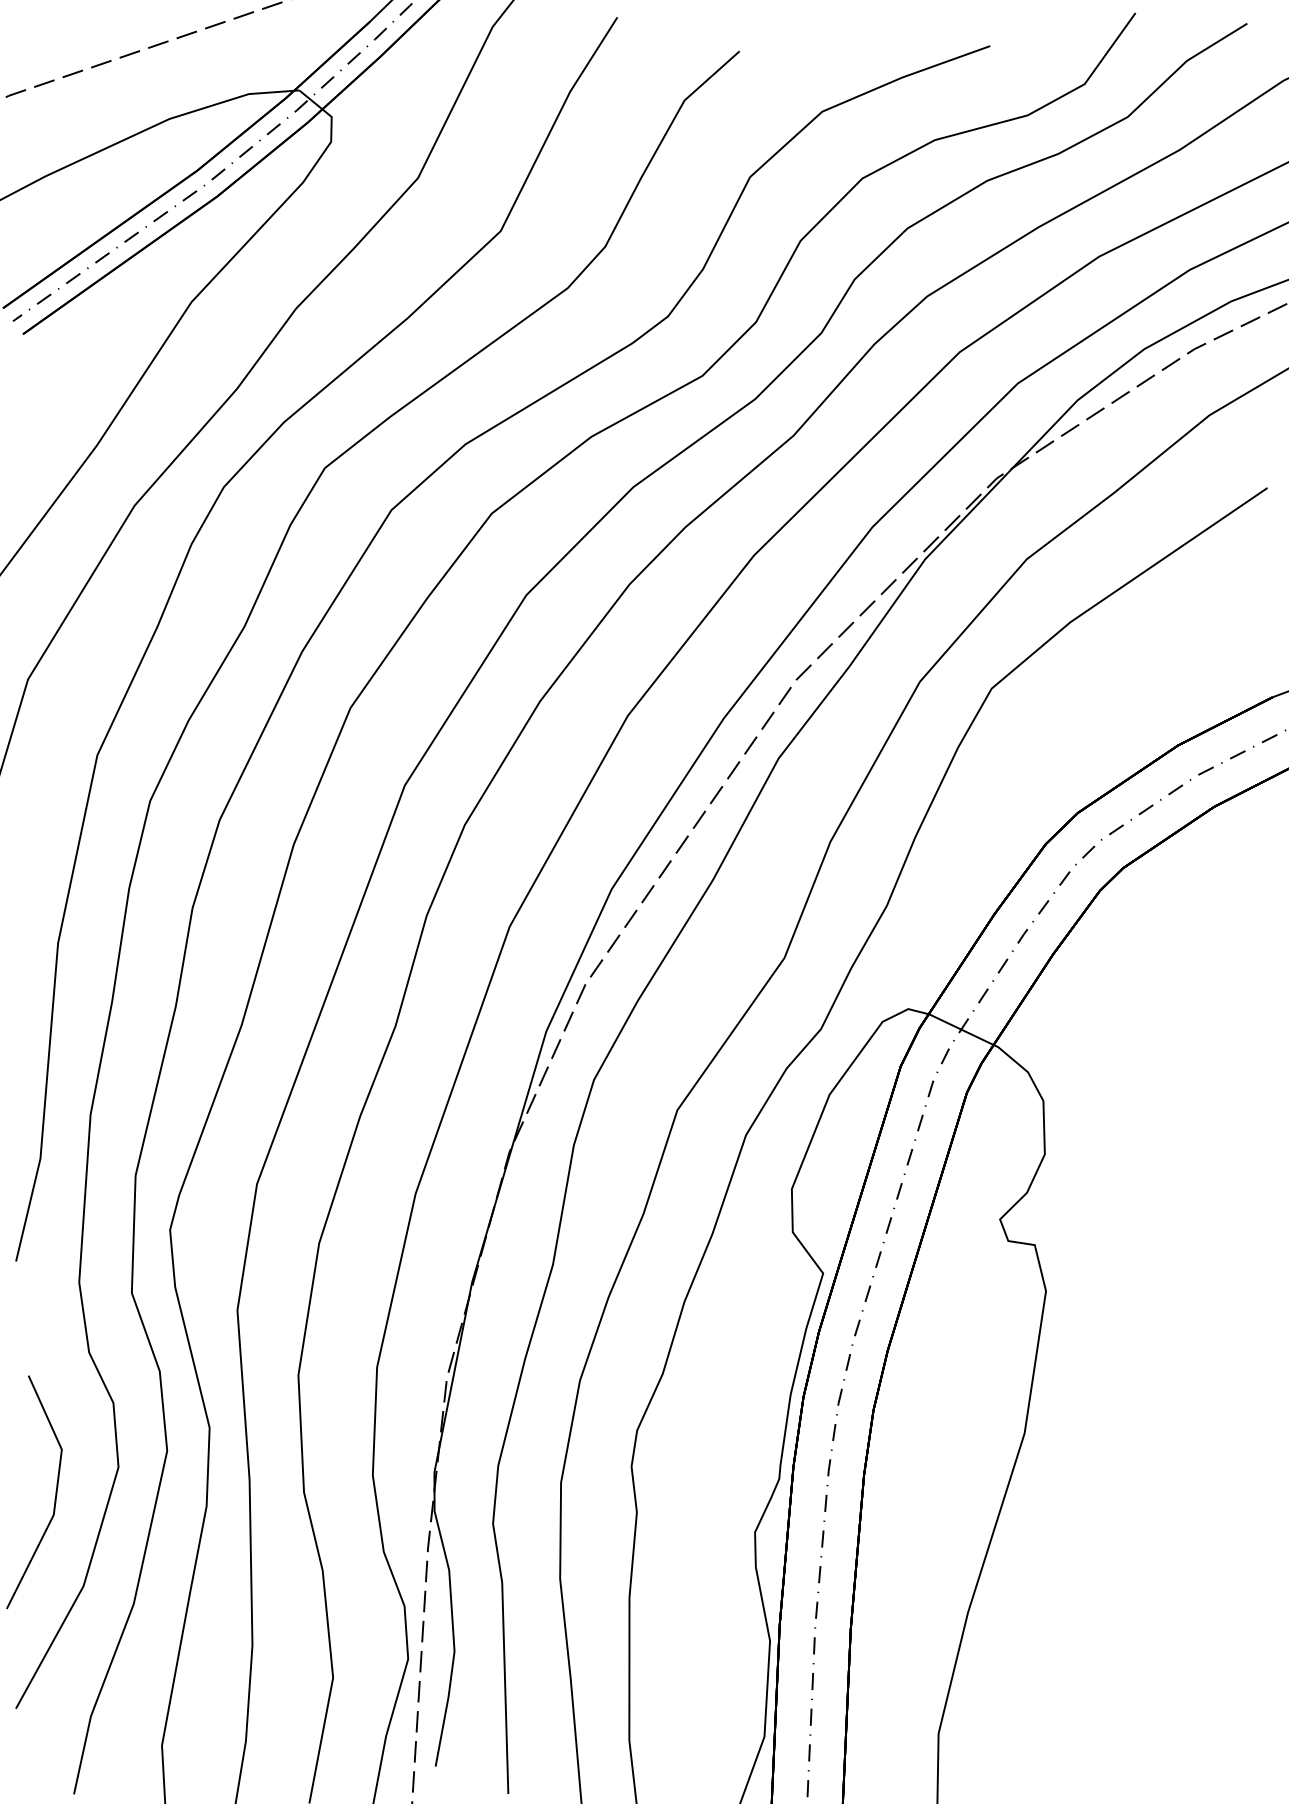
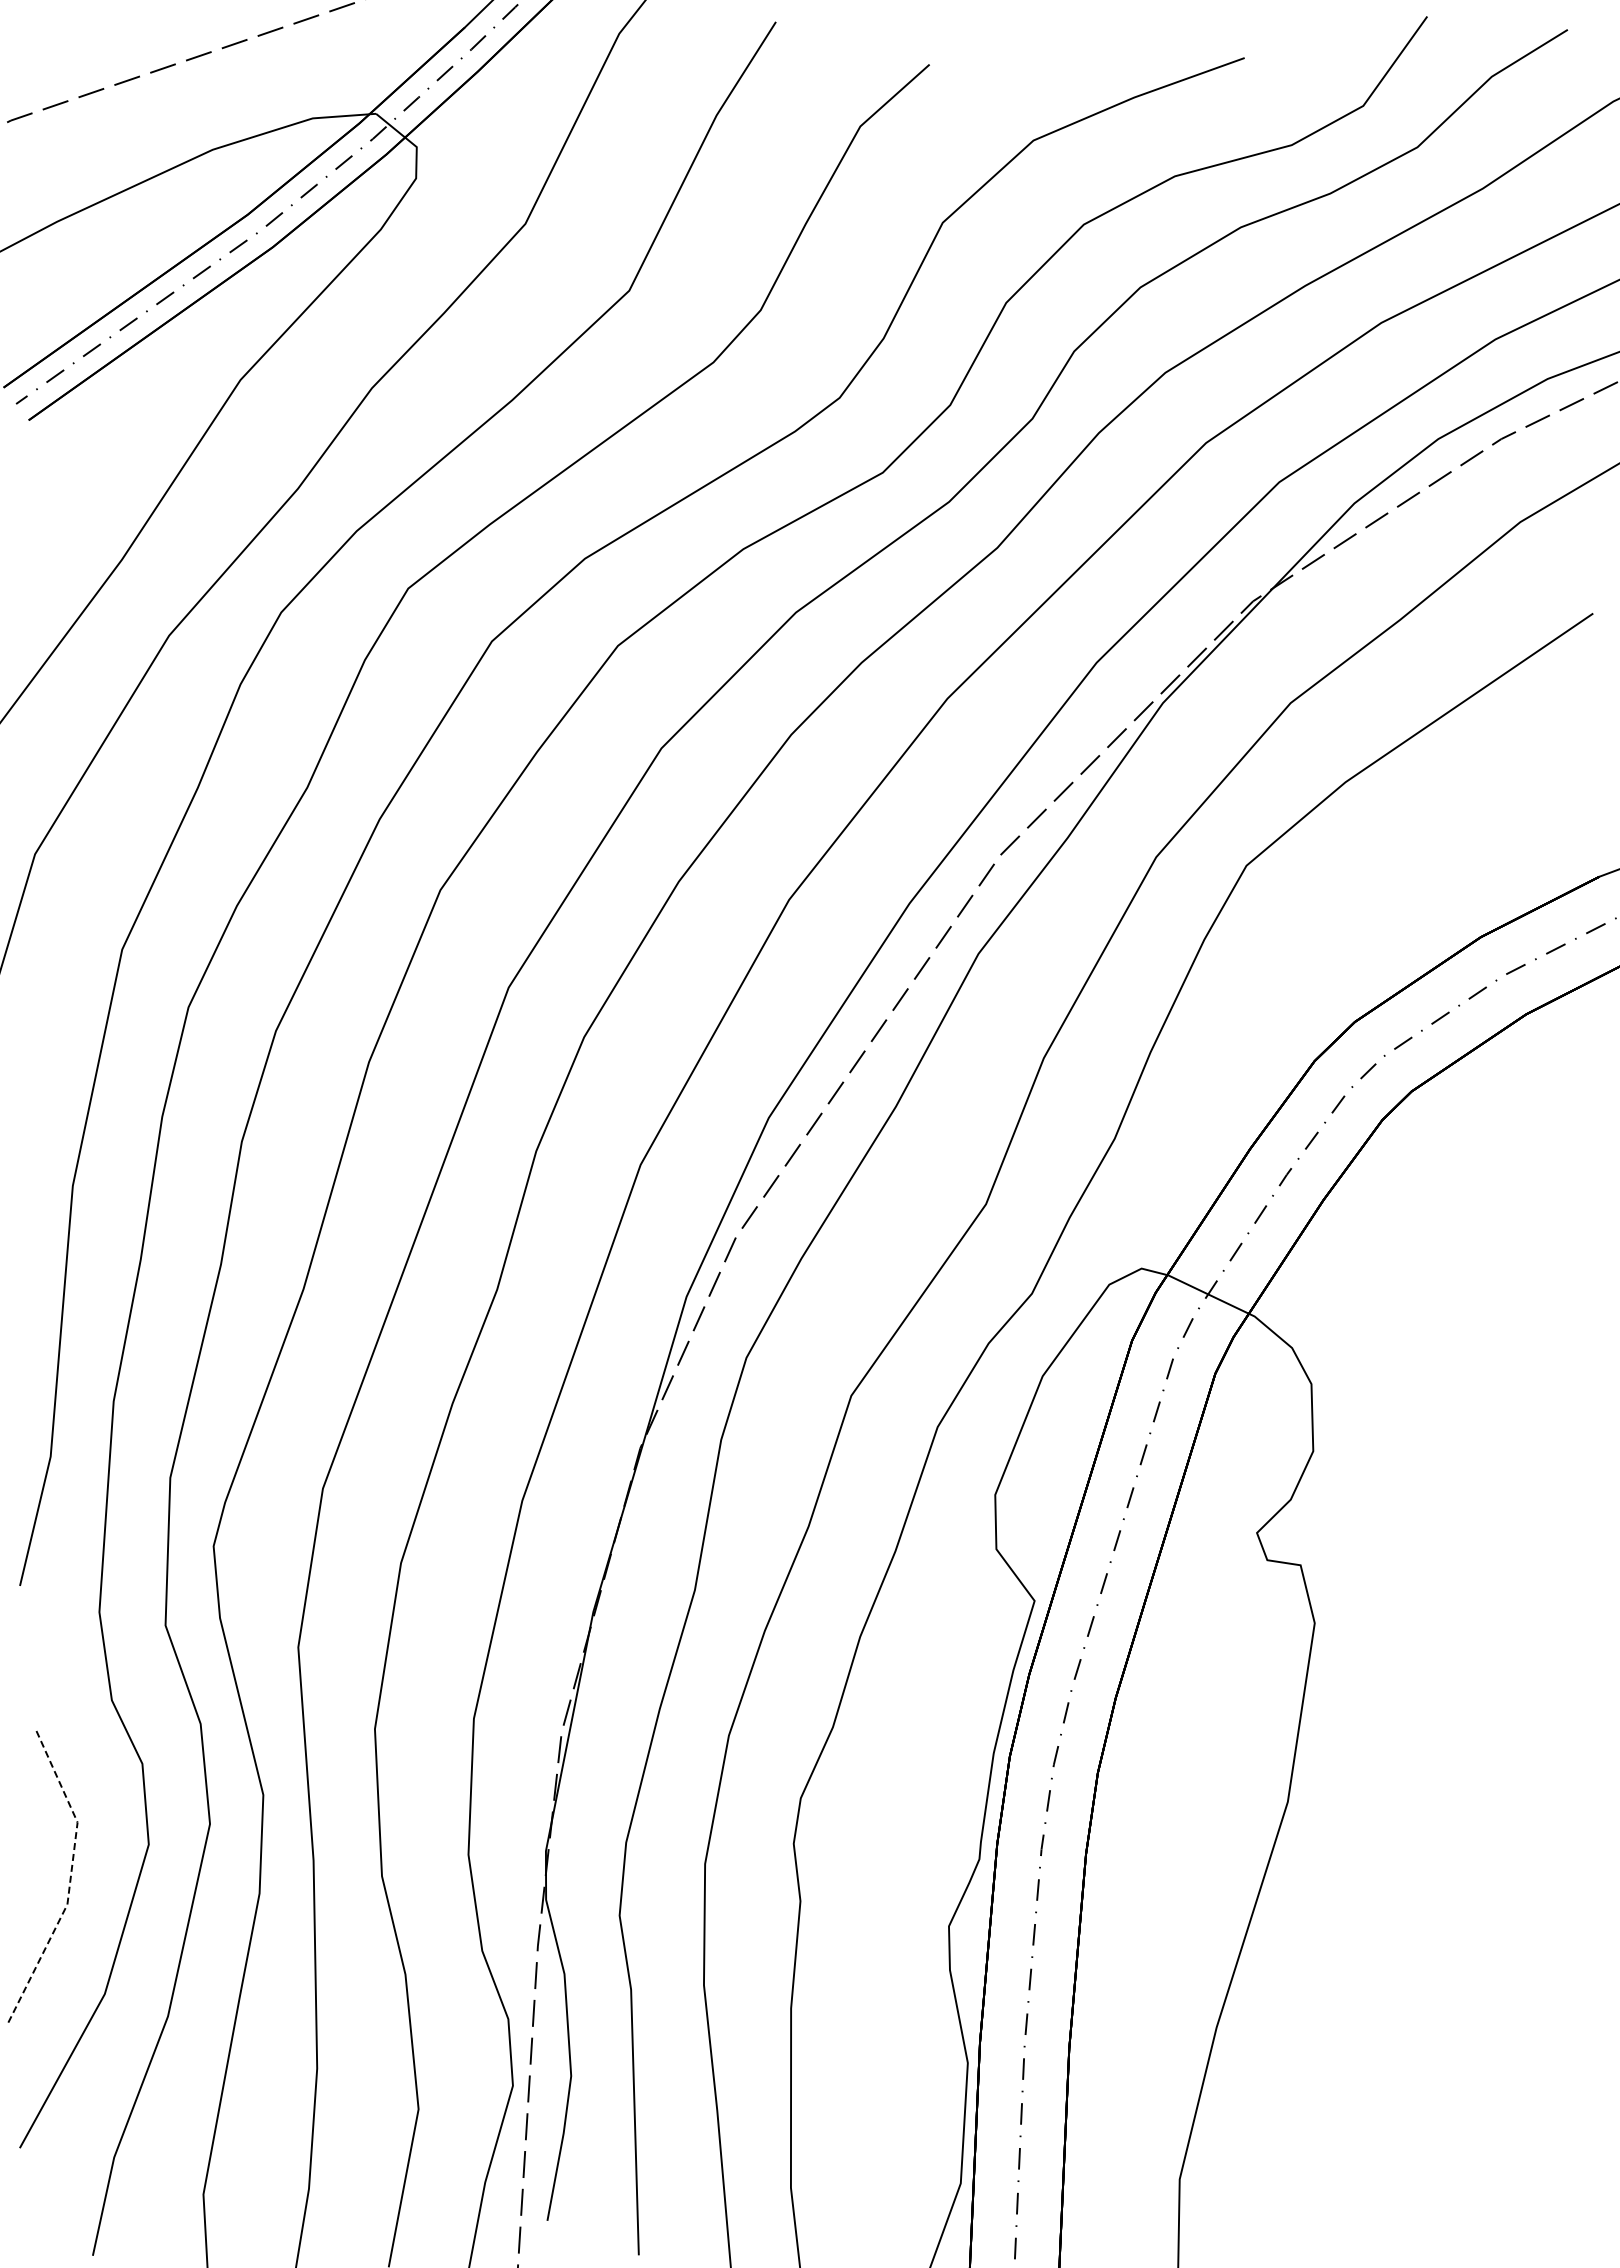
line: (56, 1493) -> (70, 1877), solid -> dashed

